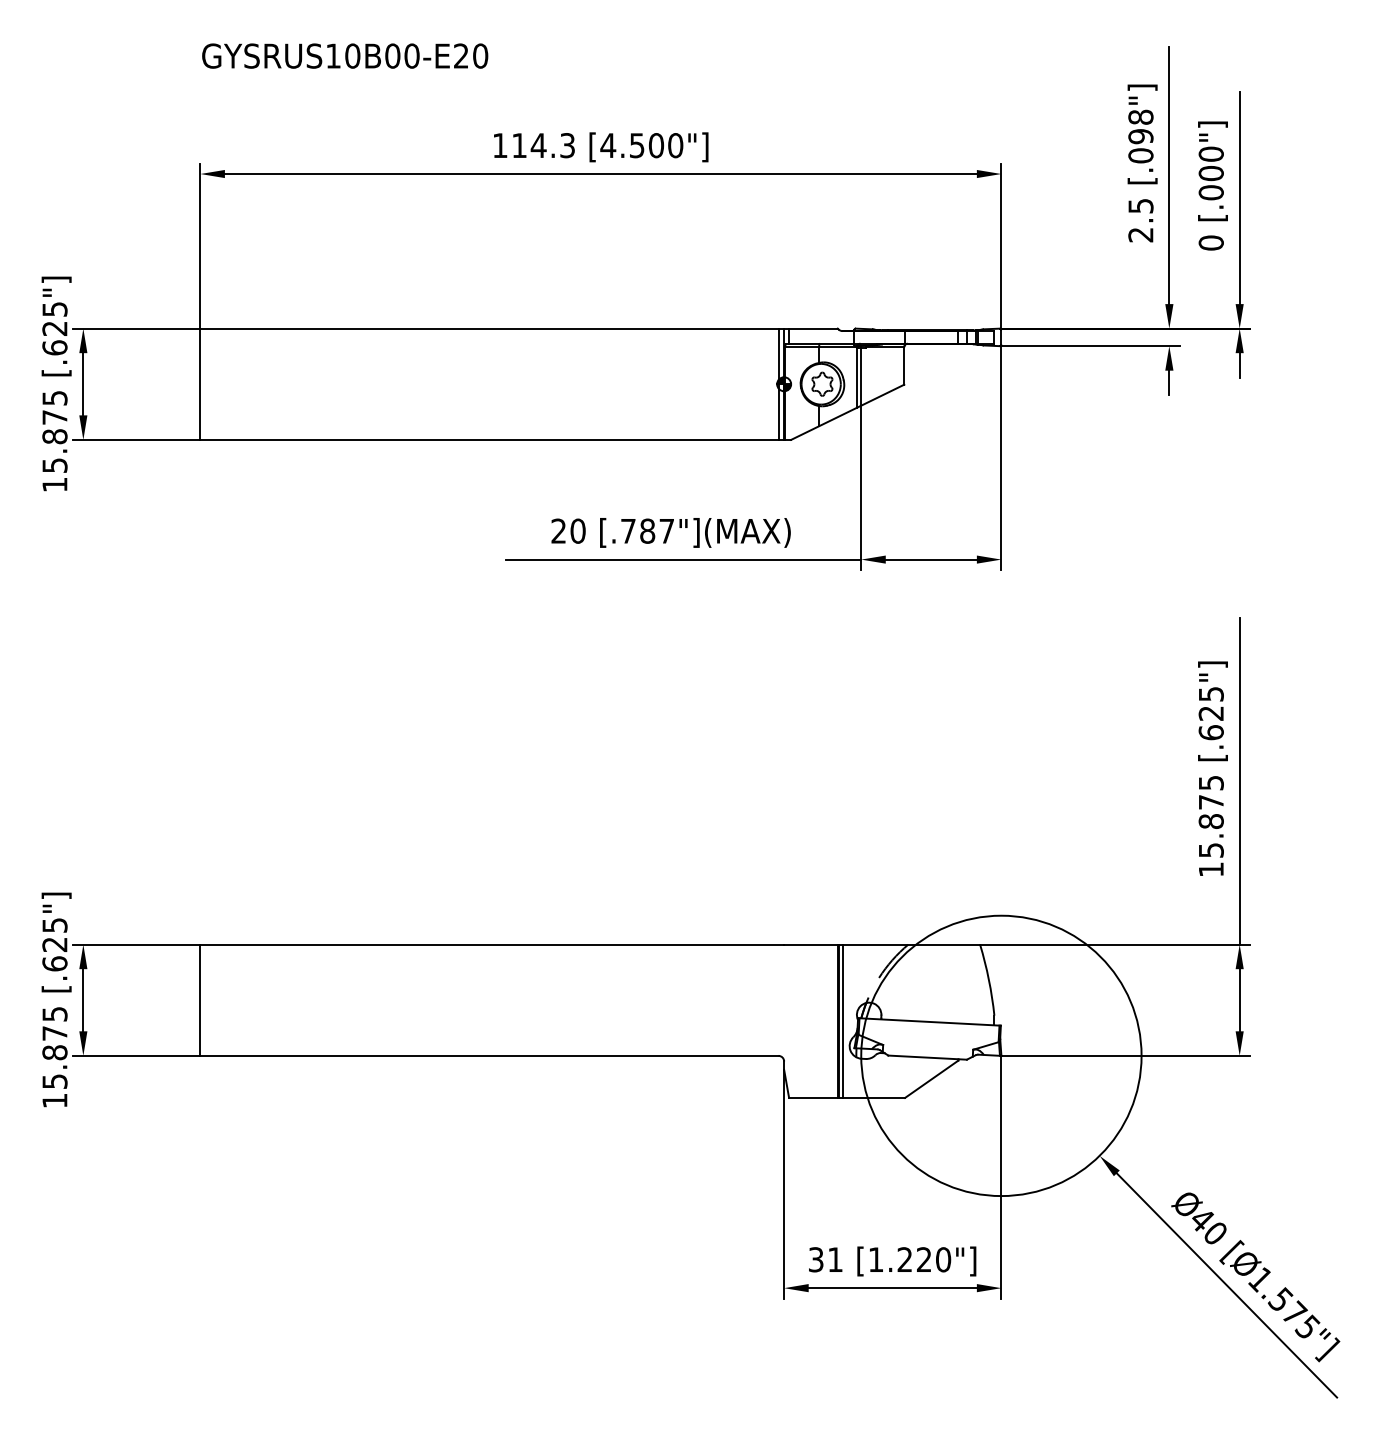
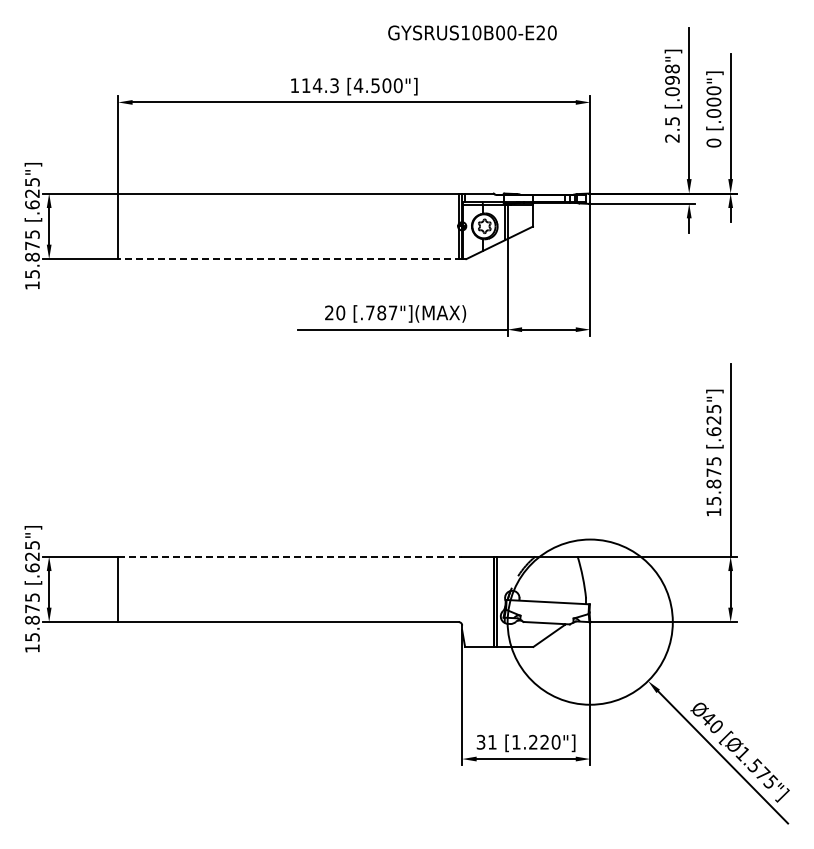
text: (345, 55) -> (472, 32), moved
line: (491, 440) -> (289, 259), solid -> dashed
line: (492, 944) -> (290, 556), solid -> dashed

